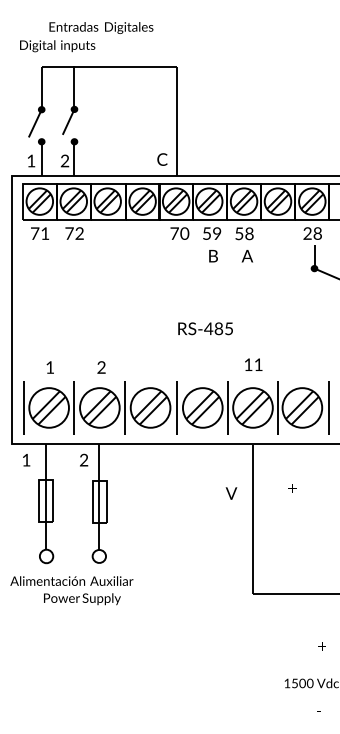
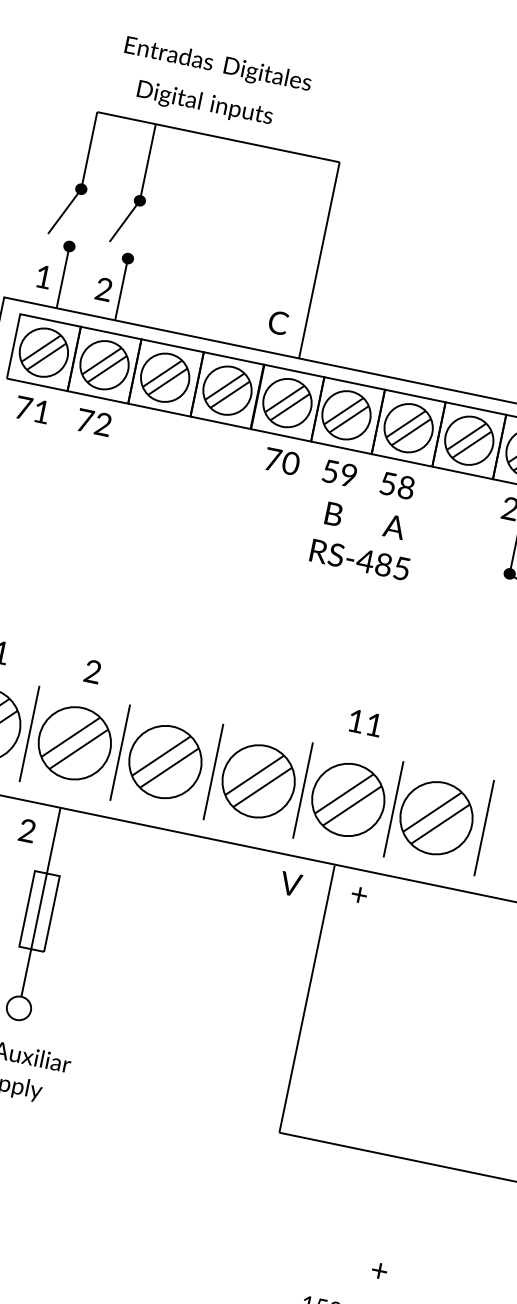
text: (57, 46) -> (204, 104), moved
text: (205, 328) -> (359, 559), moved
text: (292, 488) -> (359, 894), moved
text: (231, 493) -> (290, 884), moved
text: (321, 646) -> (378, 1270), moved

